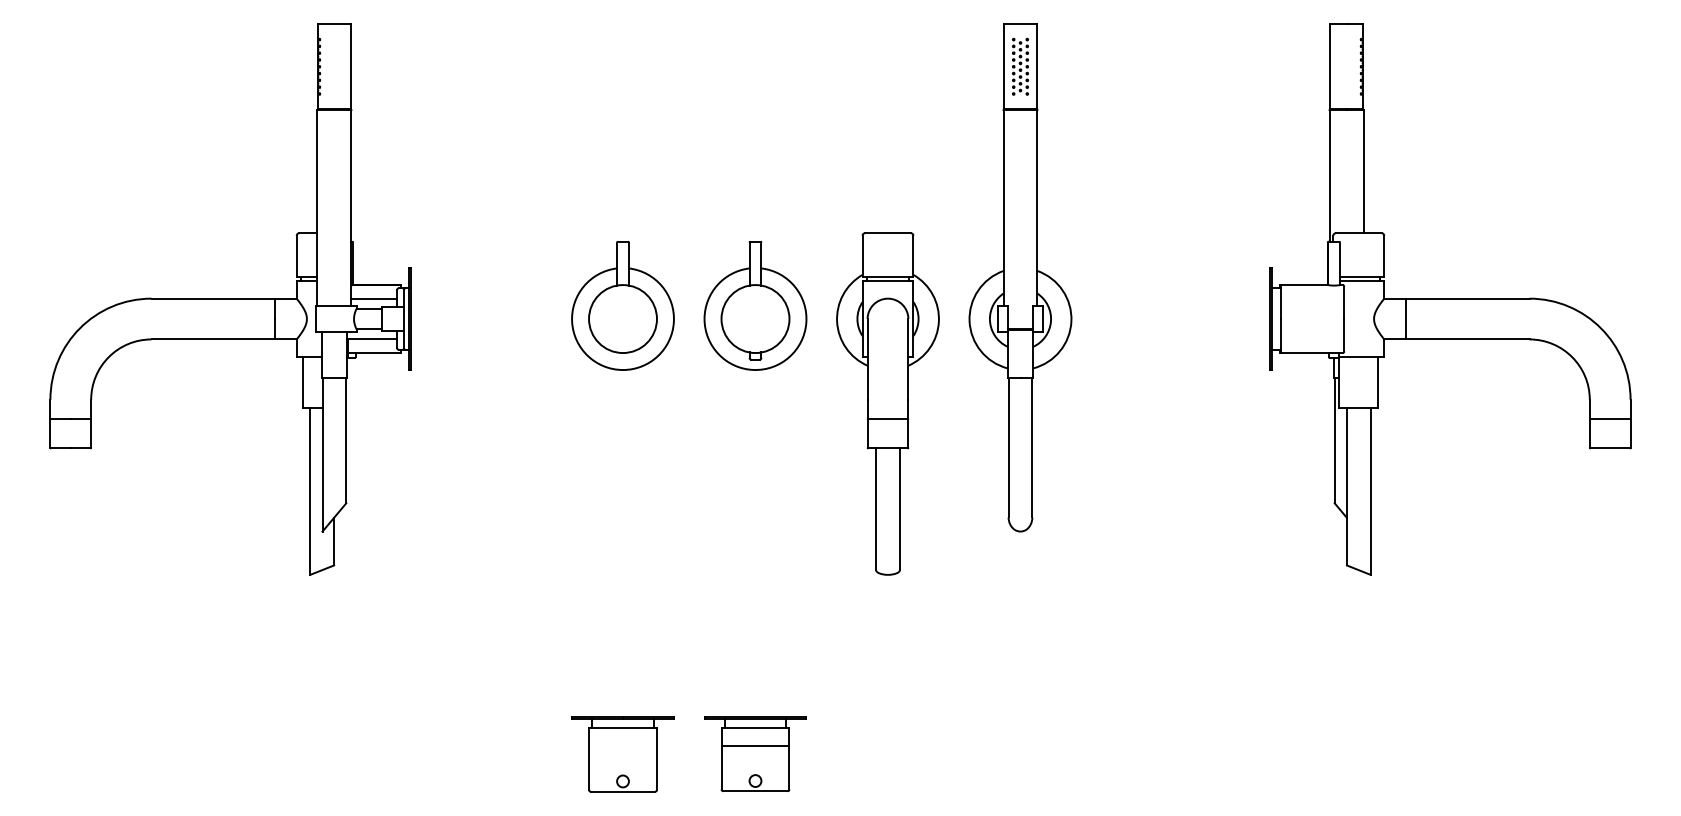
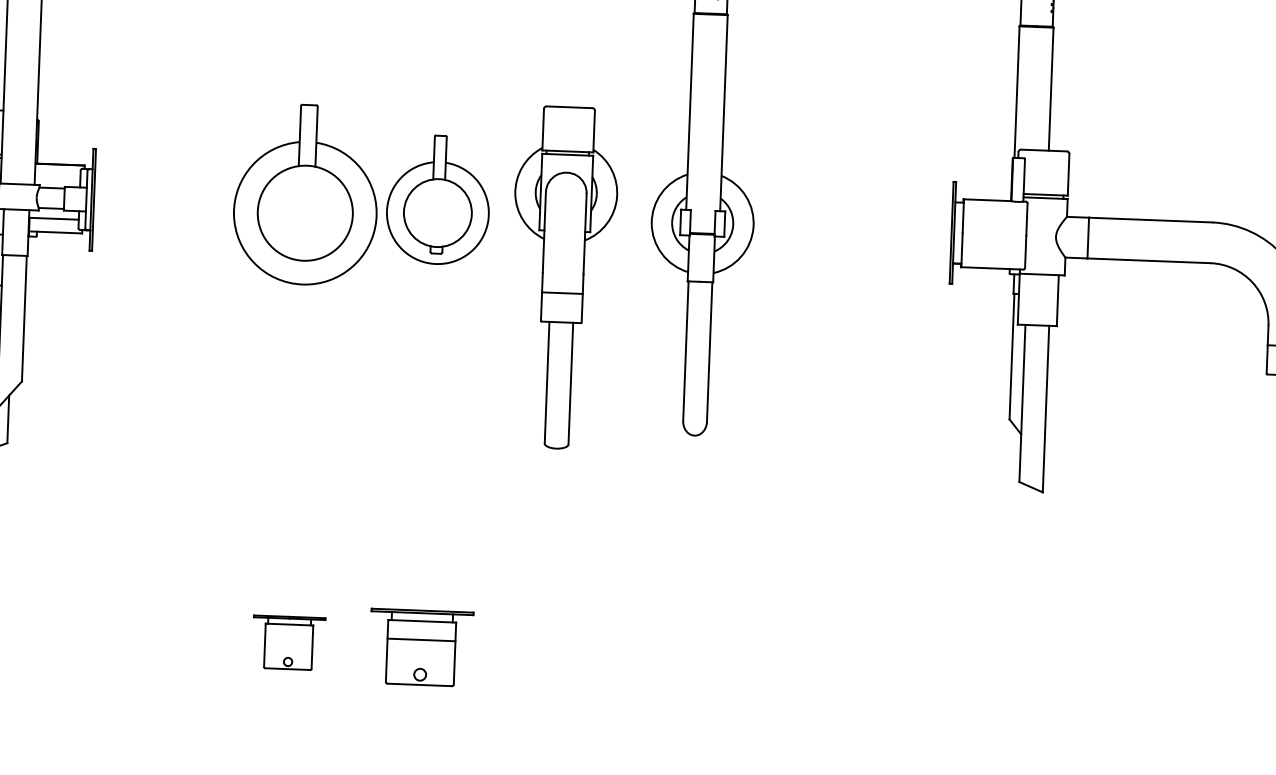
line: (373, 298) -> (56, 177), removed
part: (622, 305) -> (305, 194), size x1.4
part: (887, 403) -> (562, 277), moved
part: (622, 754) -> (288, 643), size x0.7

